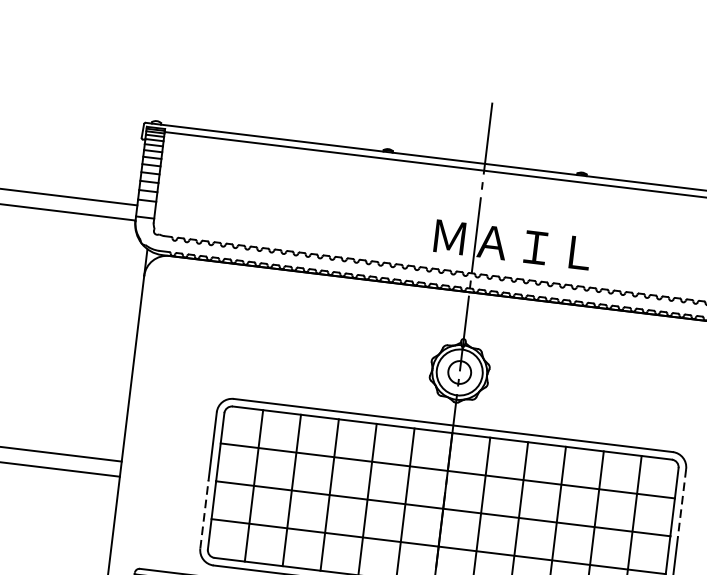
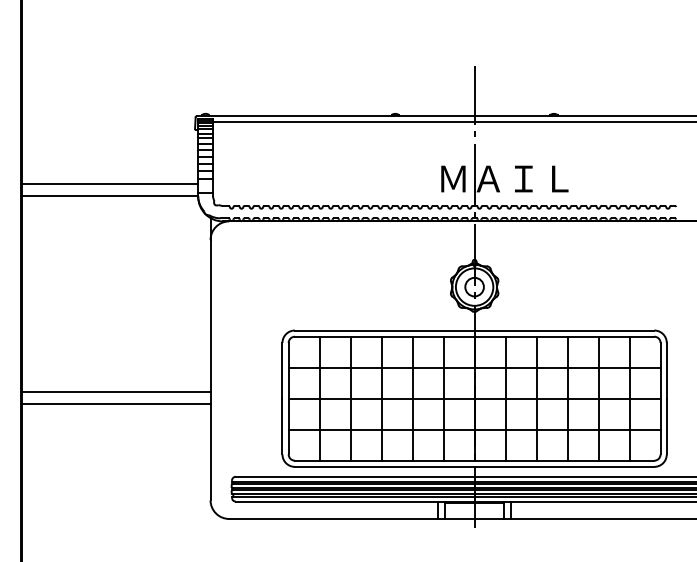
line: (681, 502) -> (666, 370), dashed -> solid
line: (204, 514) -> (282, 426), dashed -> solid

